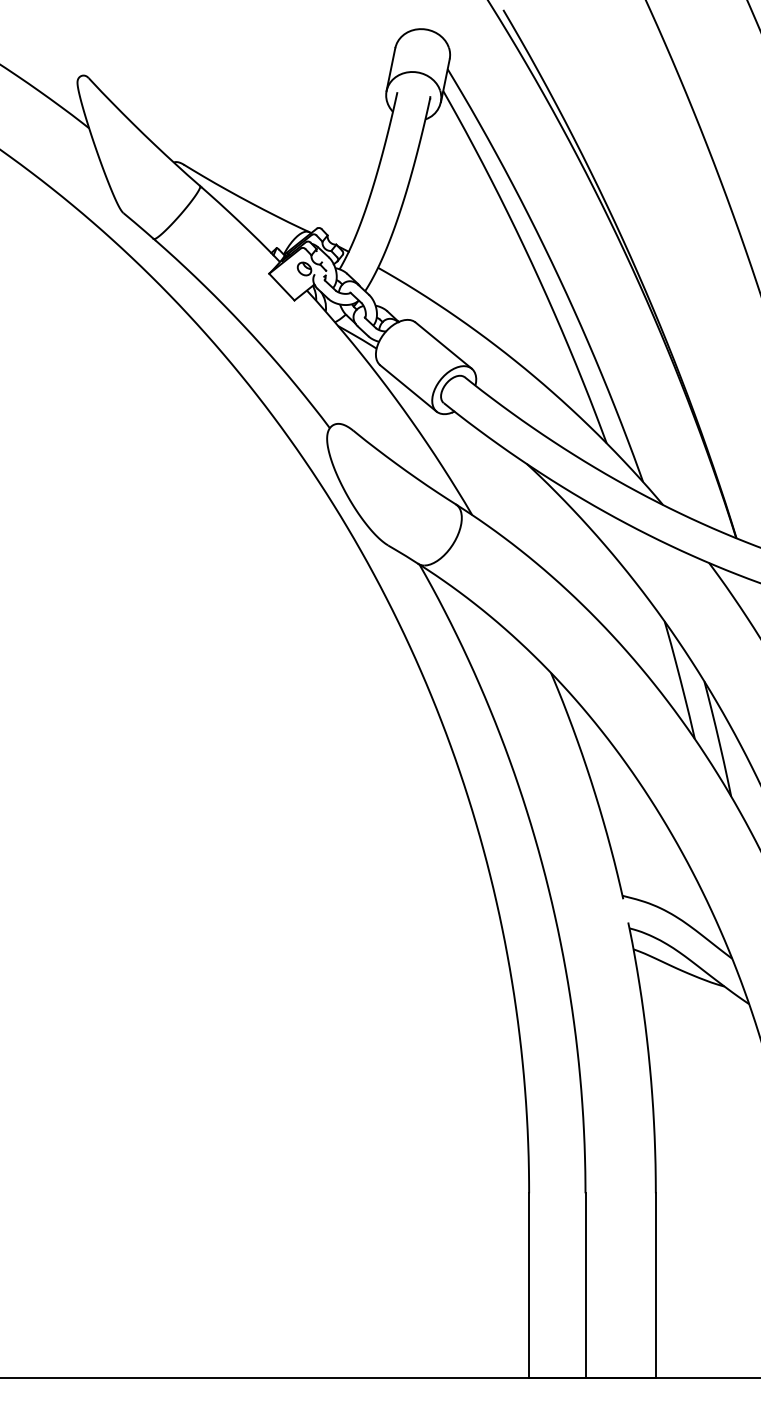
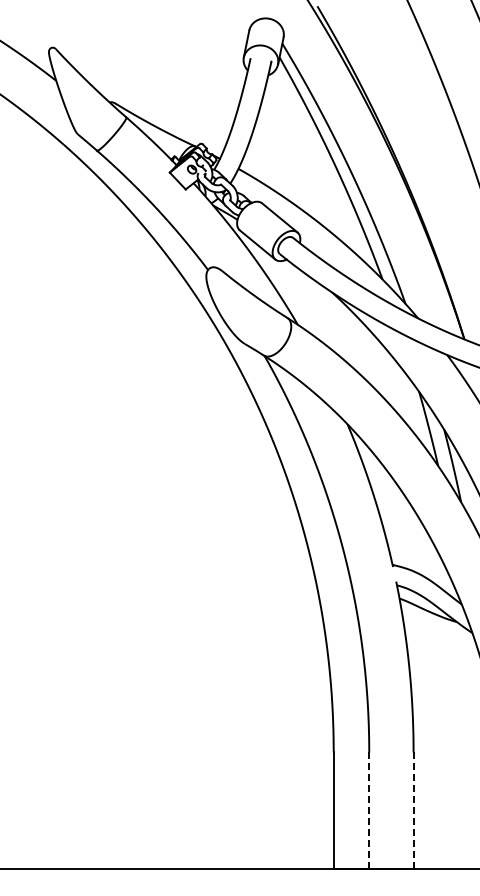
line: (655, 1285) -> (413, 810), solid -> dashed
line: (585, 1287) -> (369, 811), solid -> dashed

